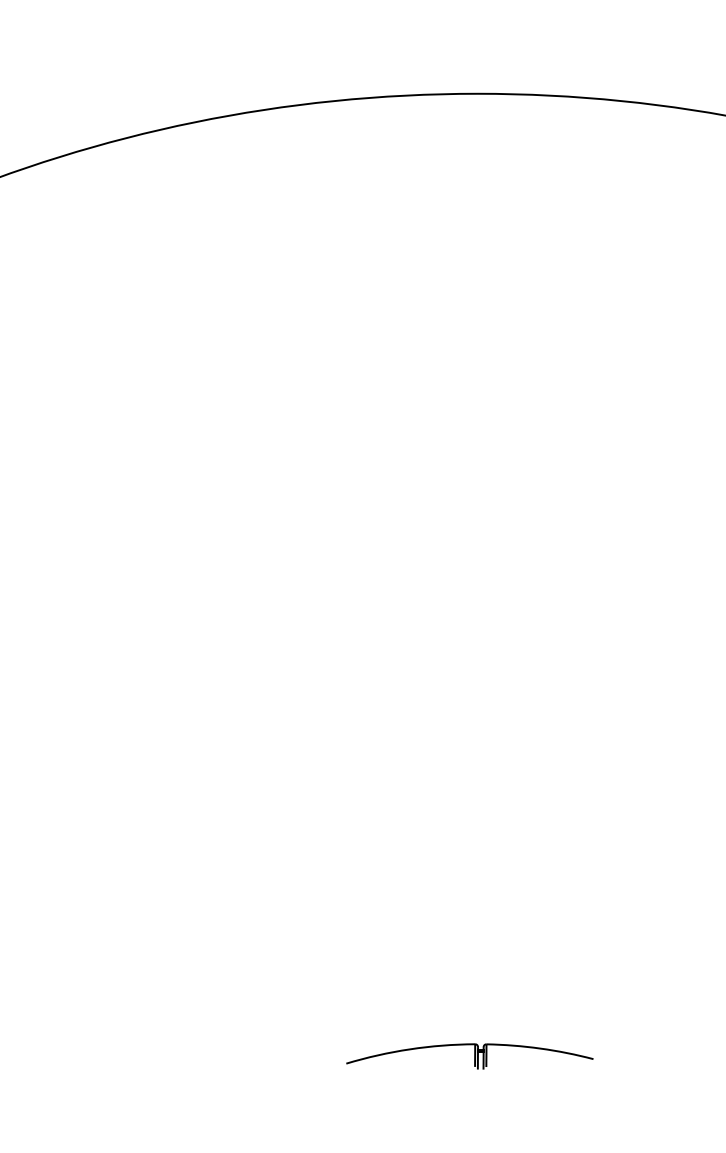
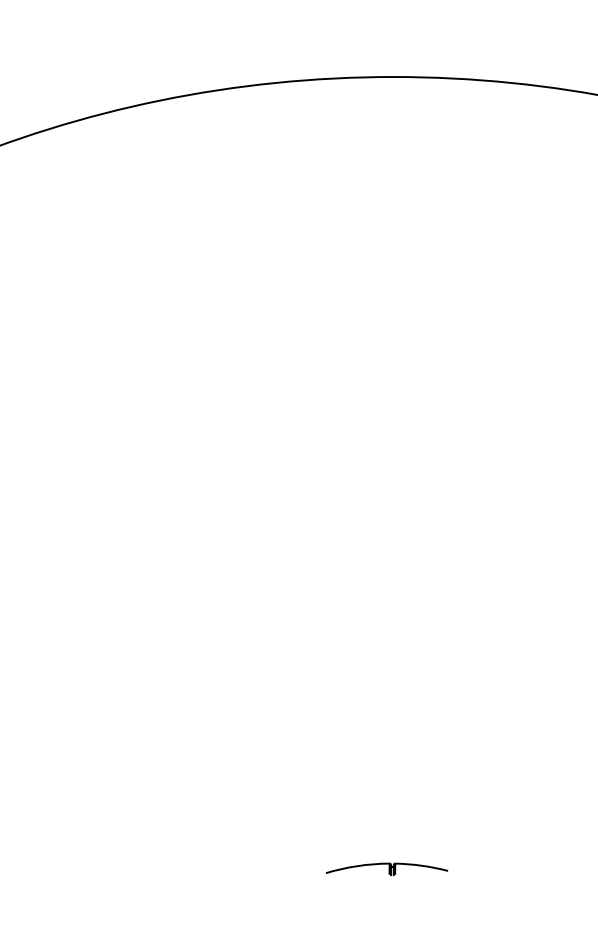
part: (469, 1056) -> (386, 869), size x0.6

